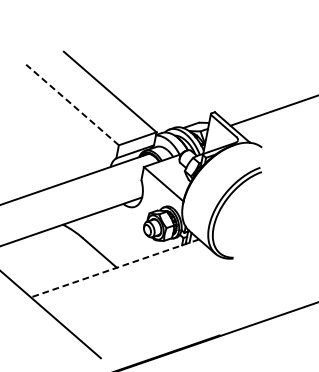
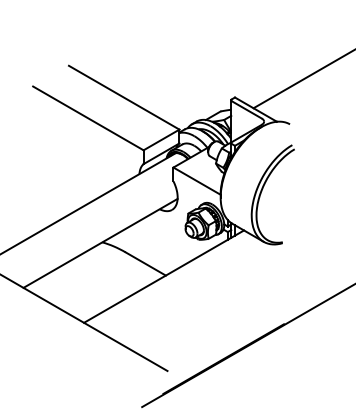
line: (72, 105) -> (88, 118), dashed -> solid
line: (114, 268) -> (163, 276), dashed -> solid

